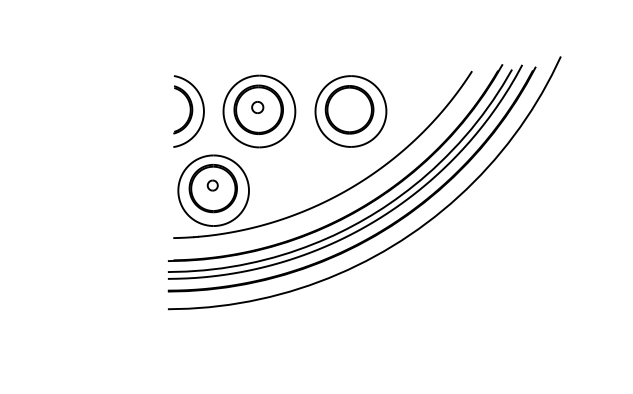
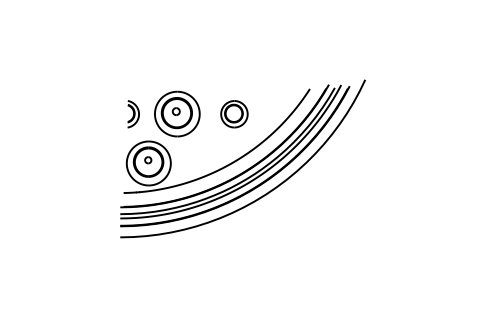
part: (189, 112) -> (133, 114), size x0.6
part: (351, 112) -> (234, 114), size x0.6

